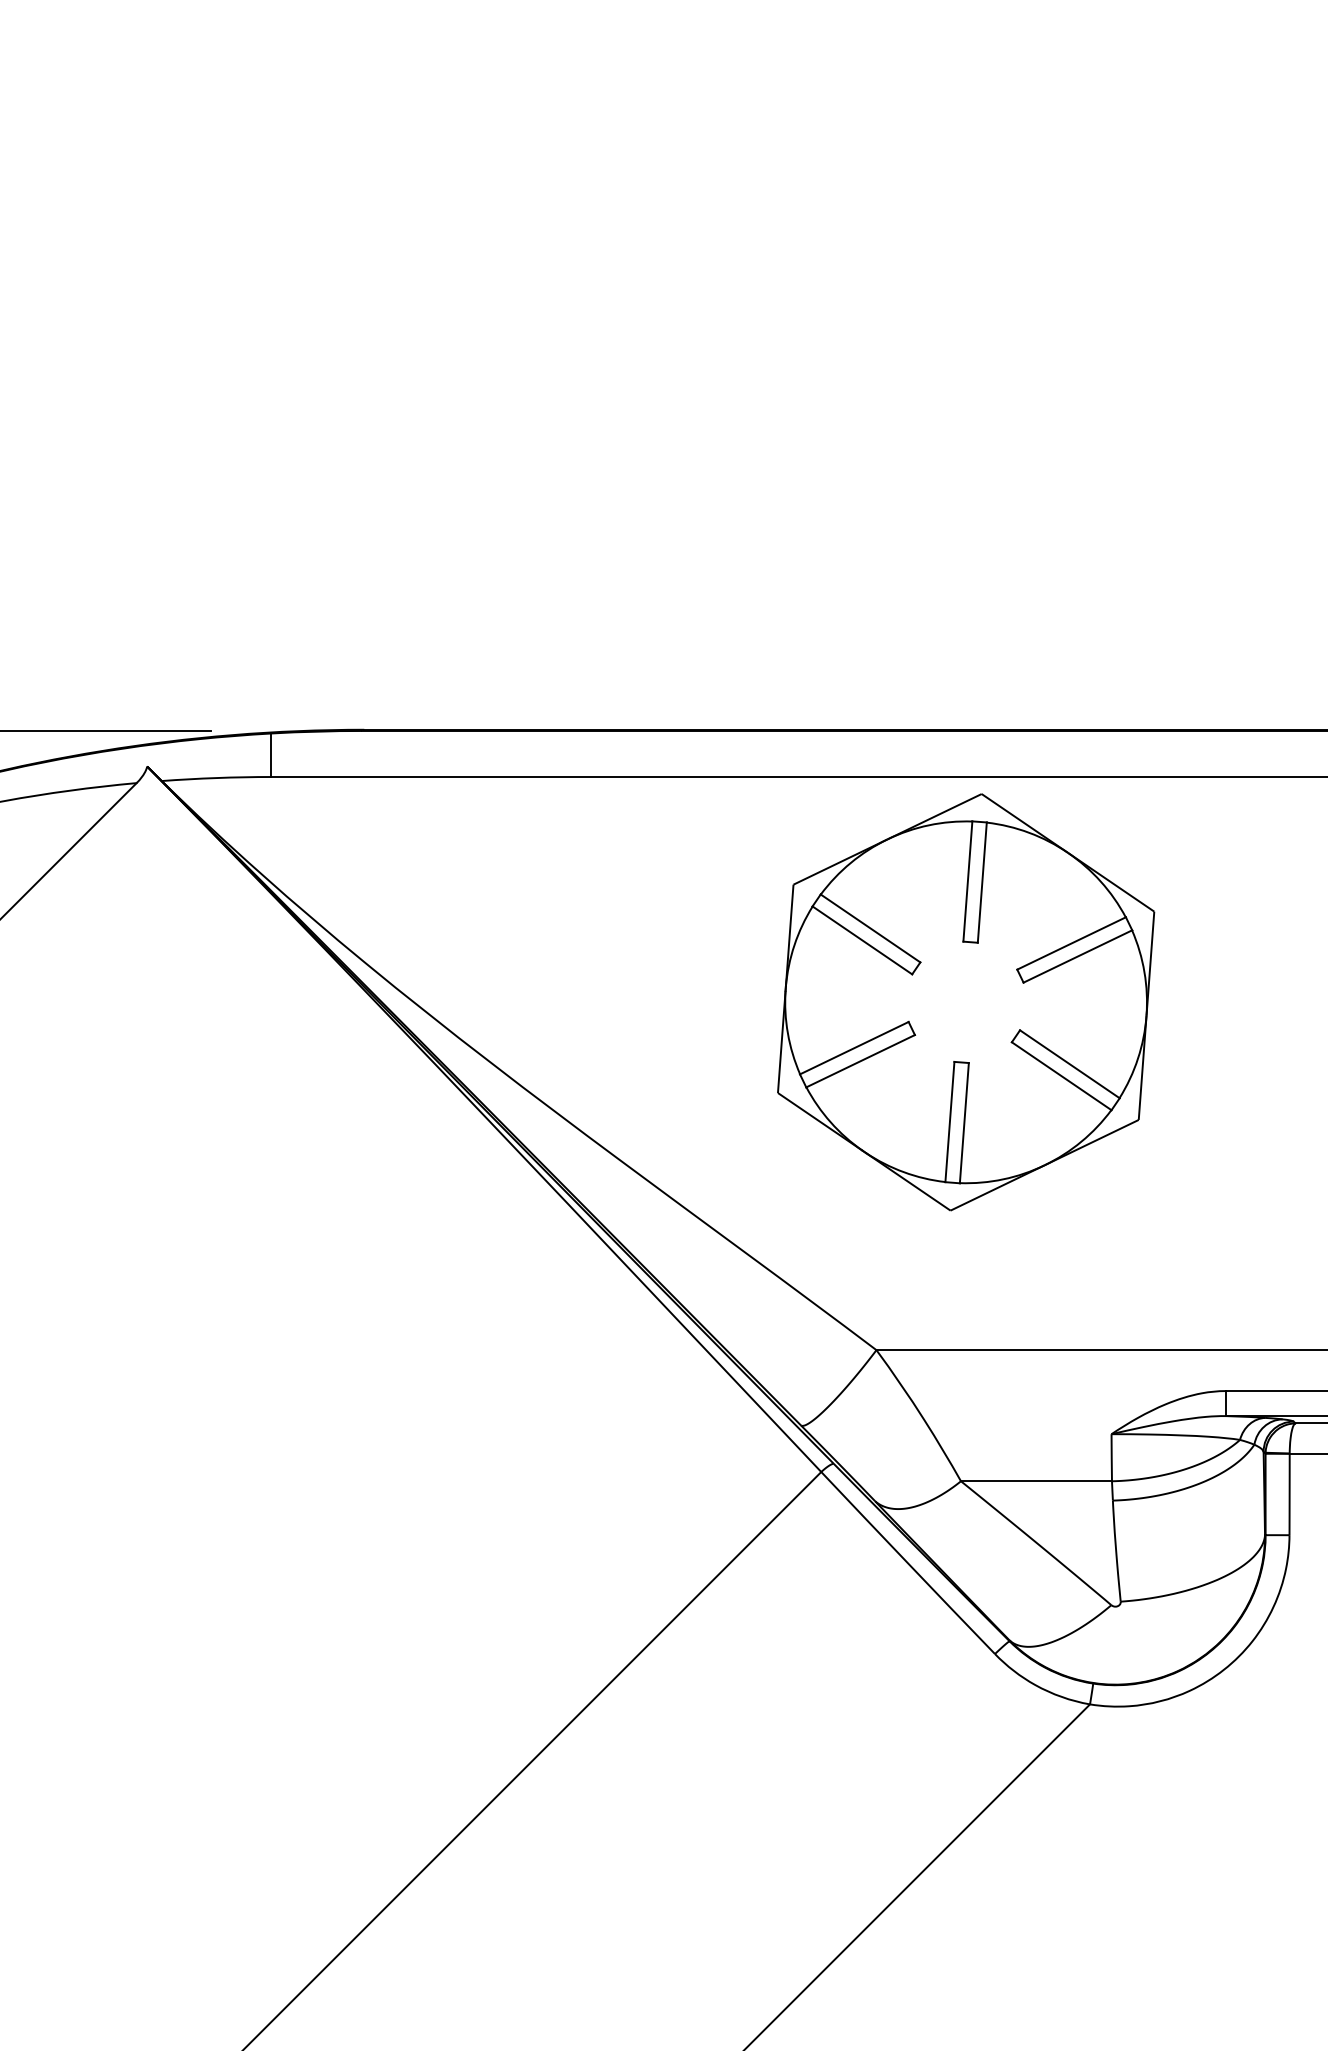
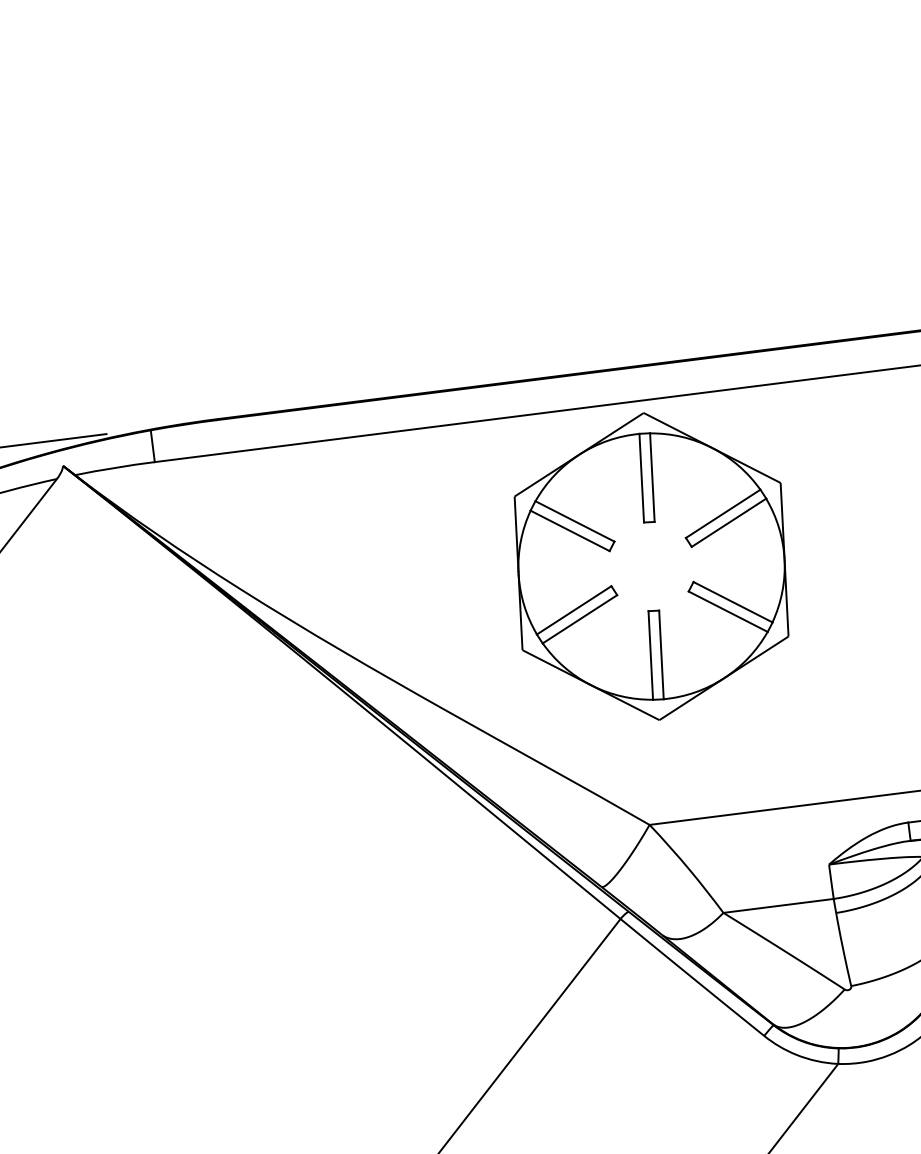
part: (966, 1002) -> (651, 566), moved

